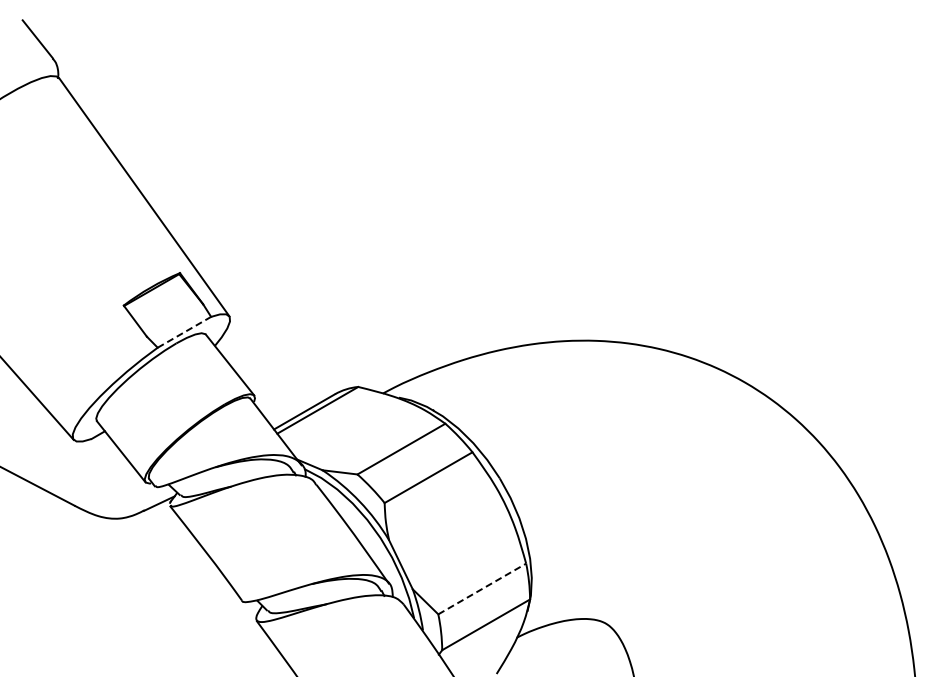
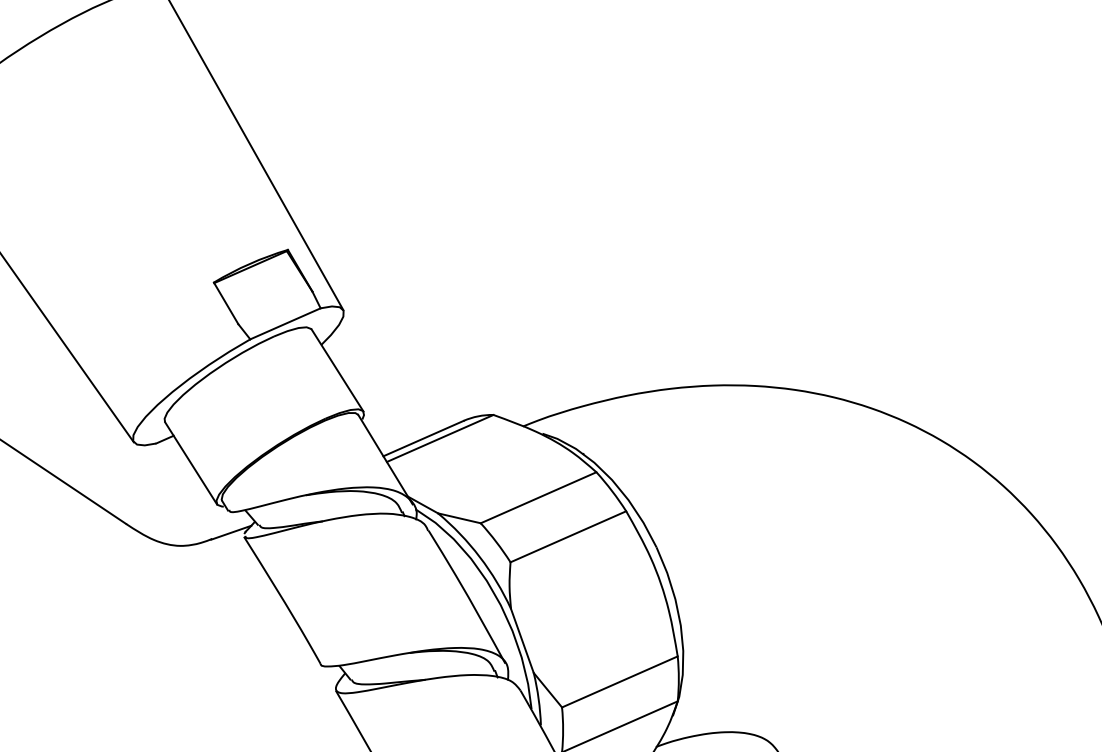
line: (184, 332) -> (285, 324), dashed -> solid
line: (482, 588) -> (620, 681), dashed -> solid

